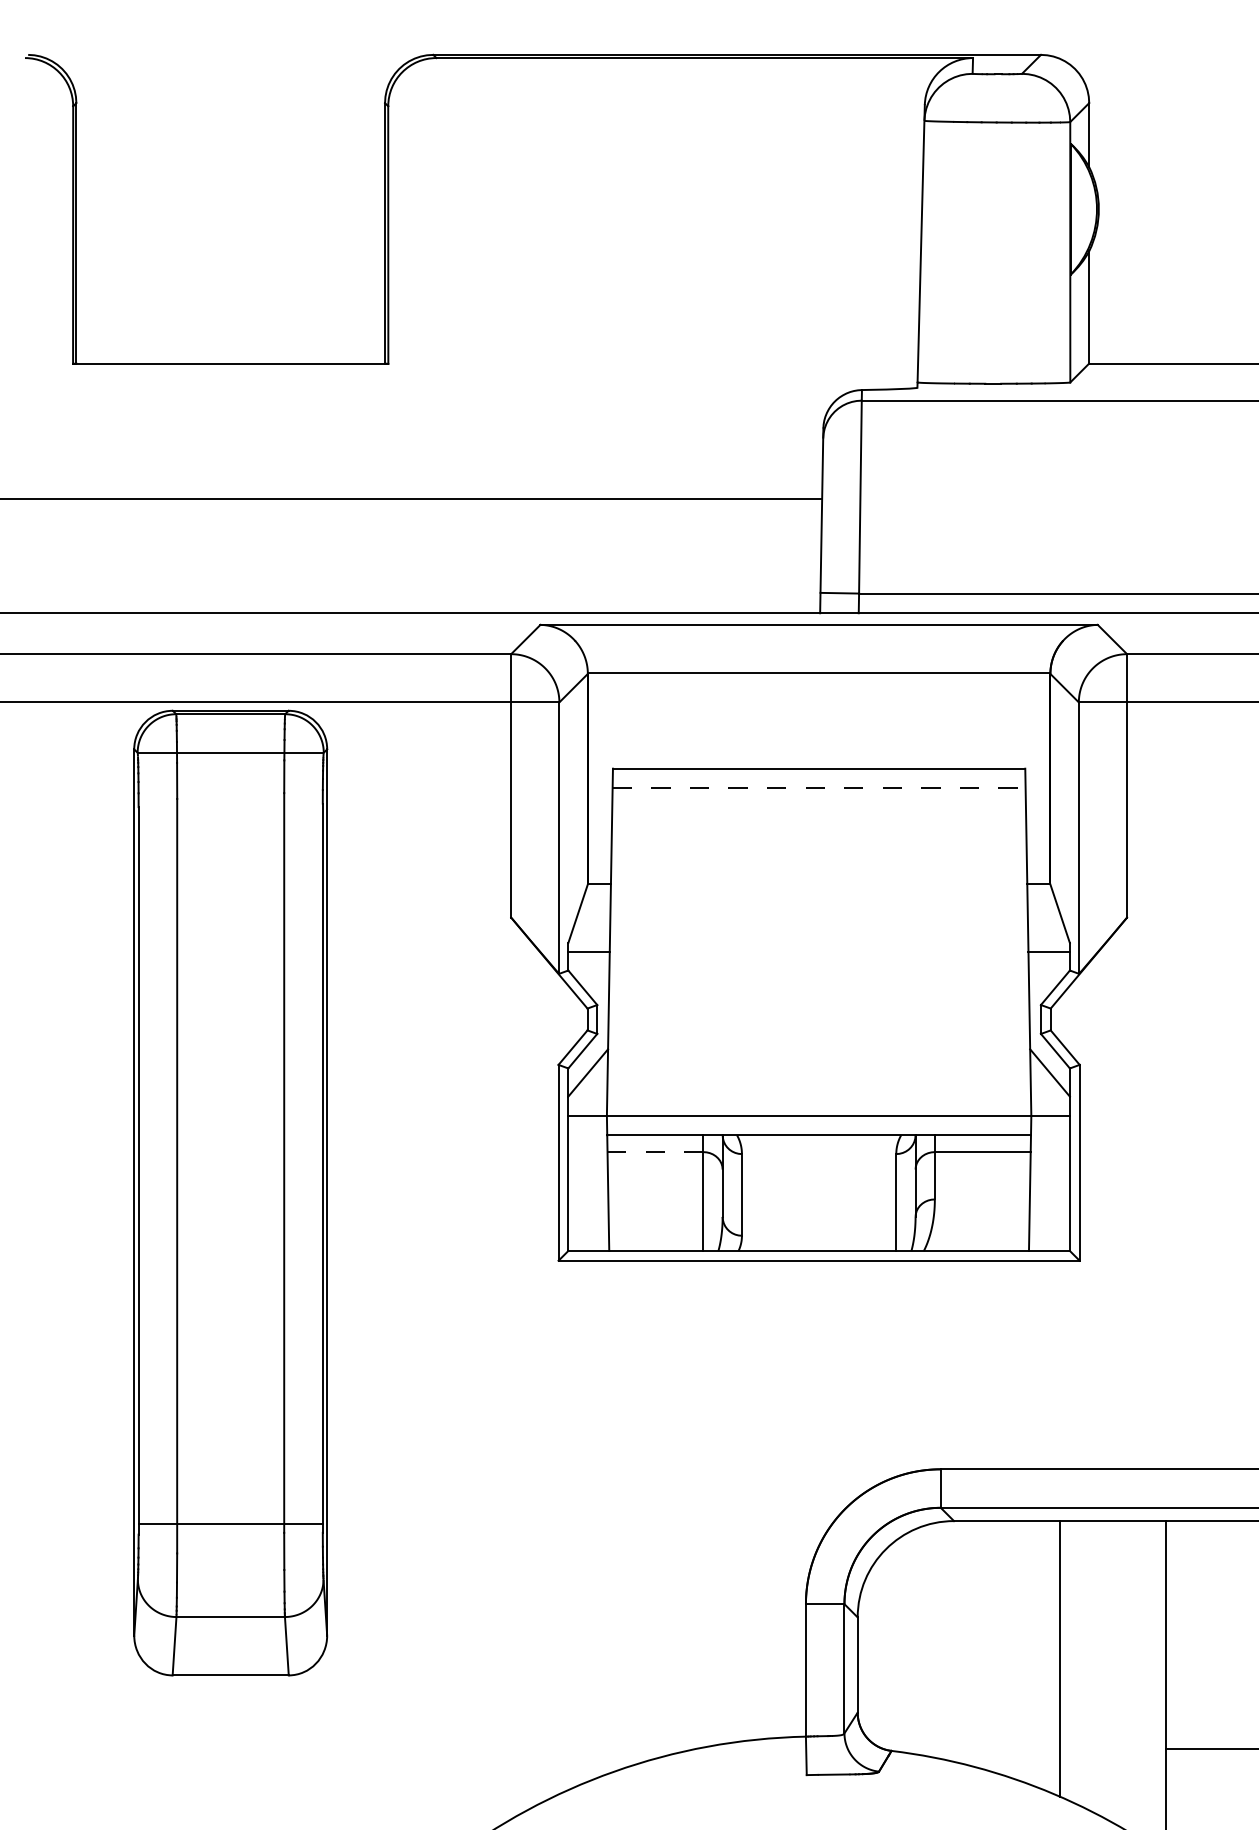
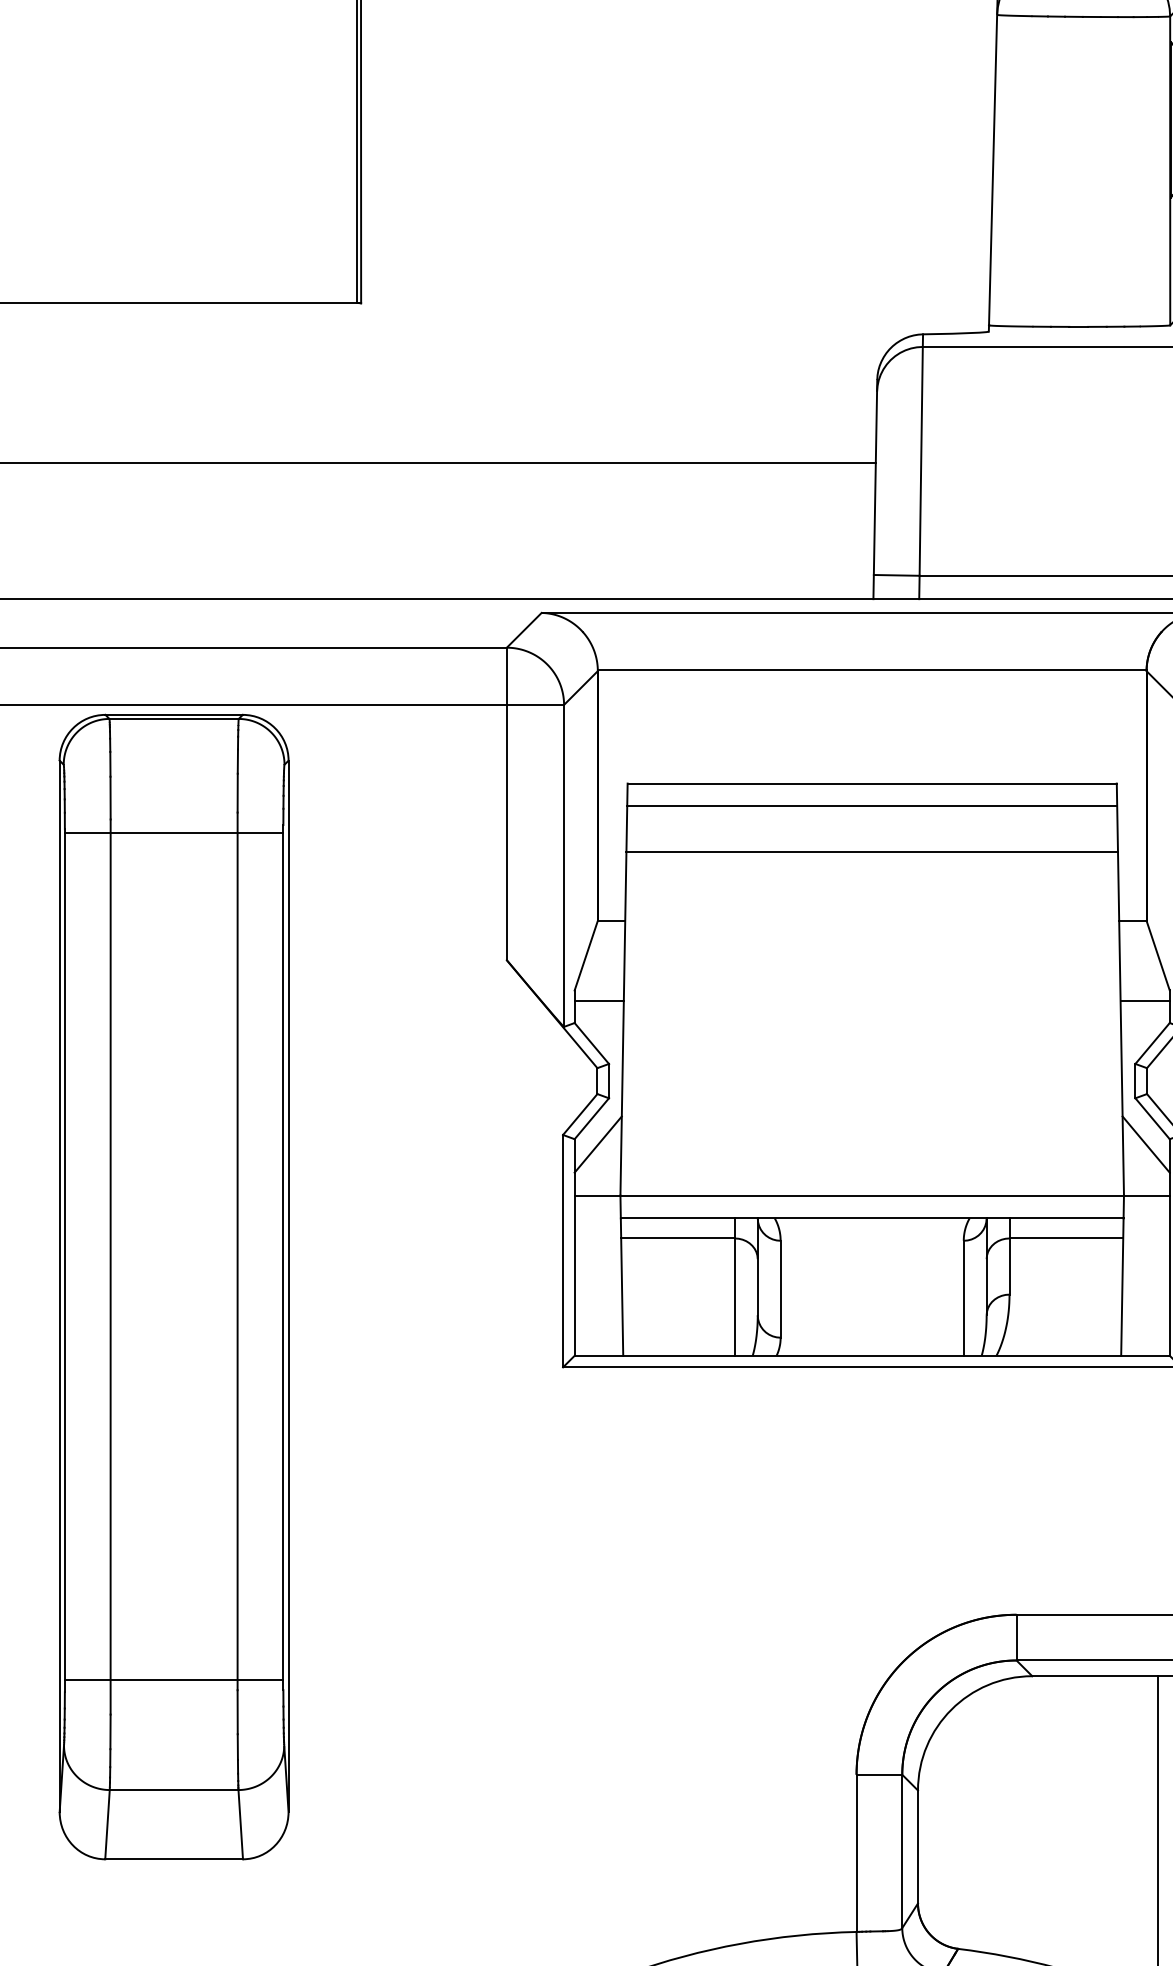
line: (230, 752) -> (173, 833), moved
line: (819, 787) -> (872, 805), dashed -> solid
line: (818, 826) -> (871, 852), added
line: (655, 1152) -> (678, 1238), dashed -> solid

